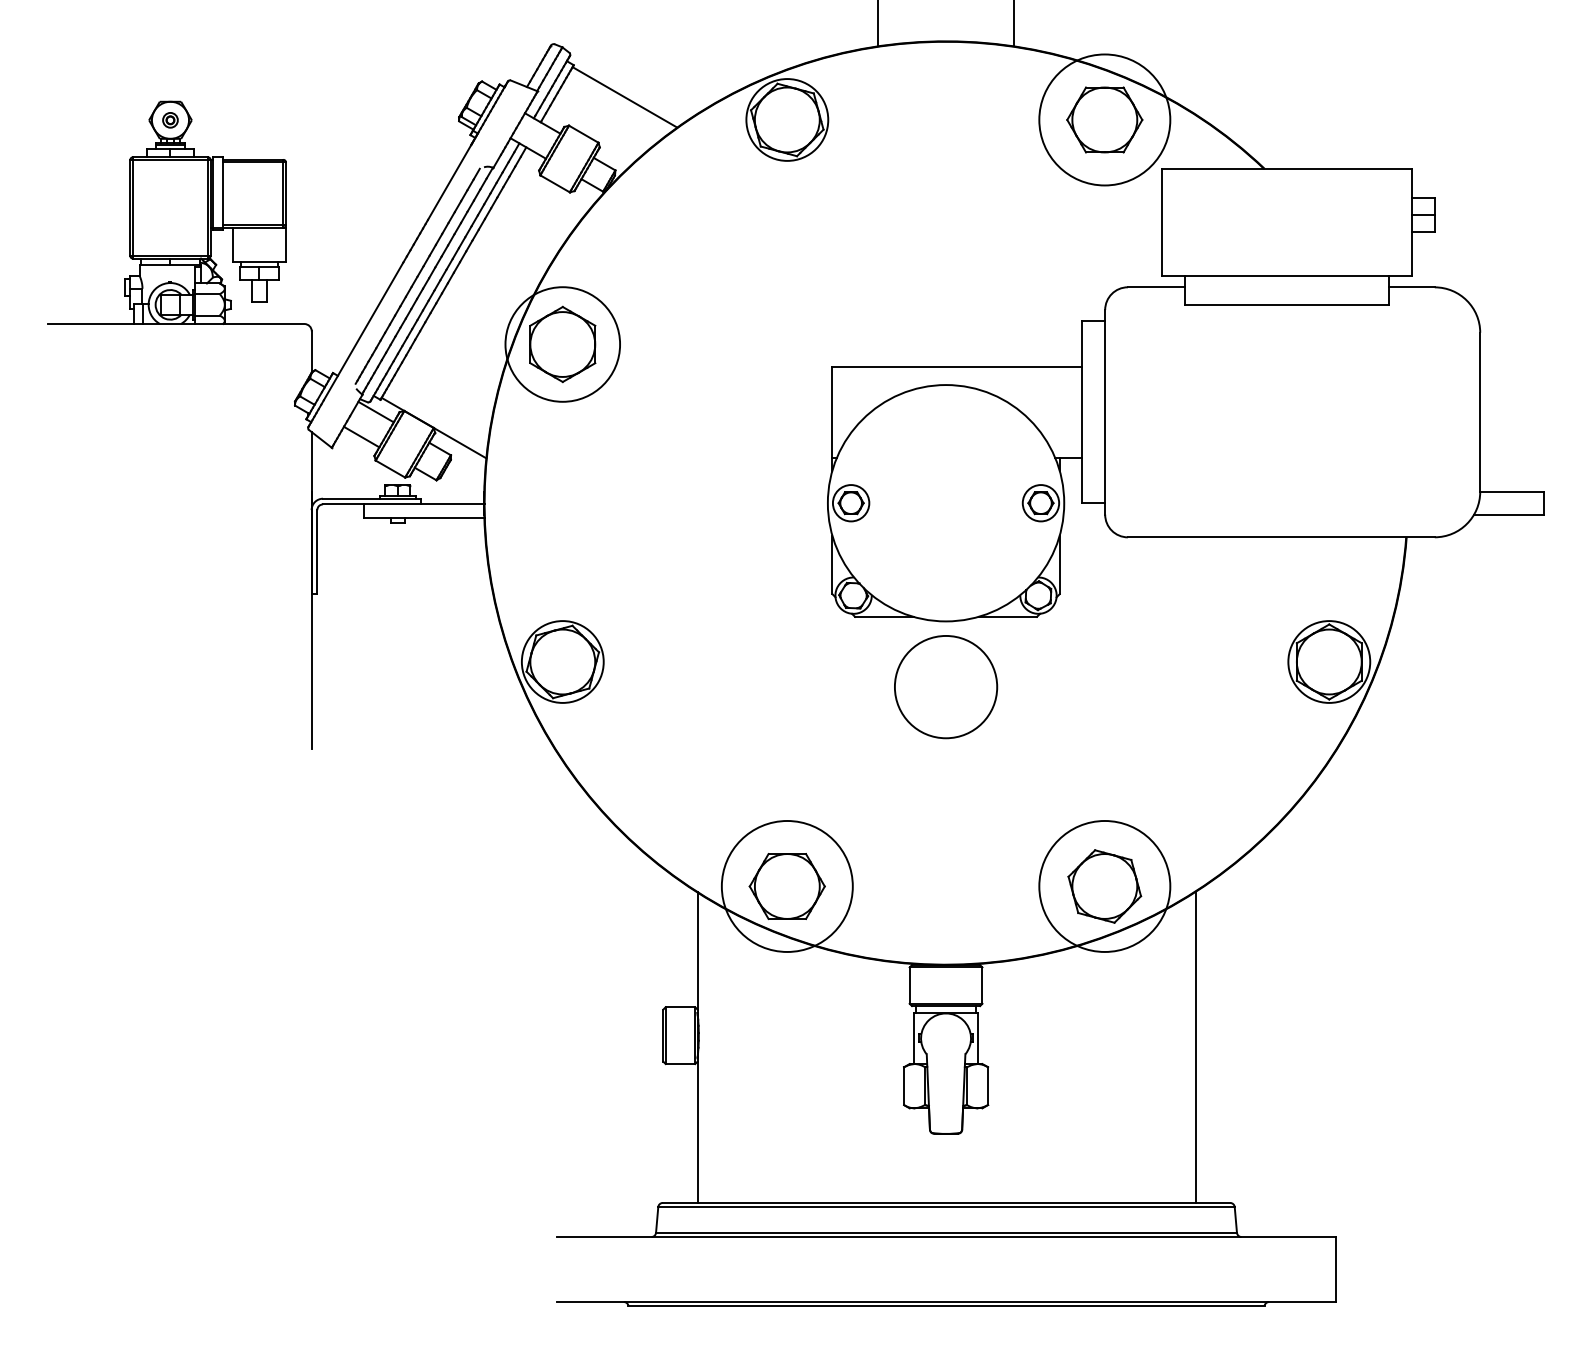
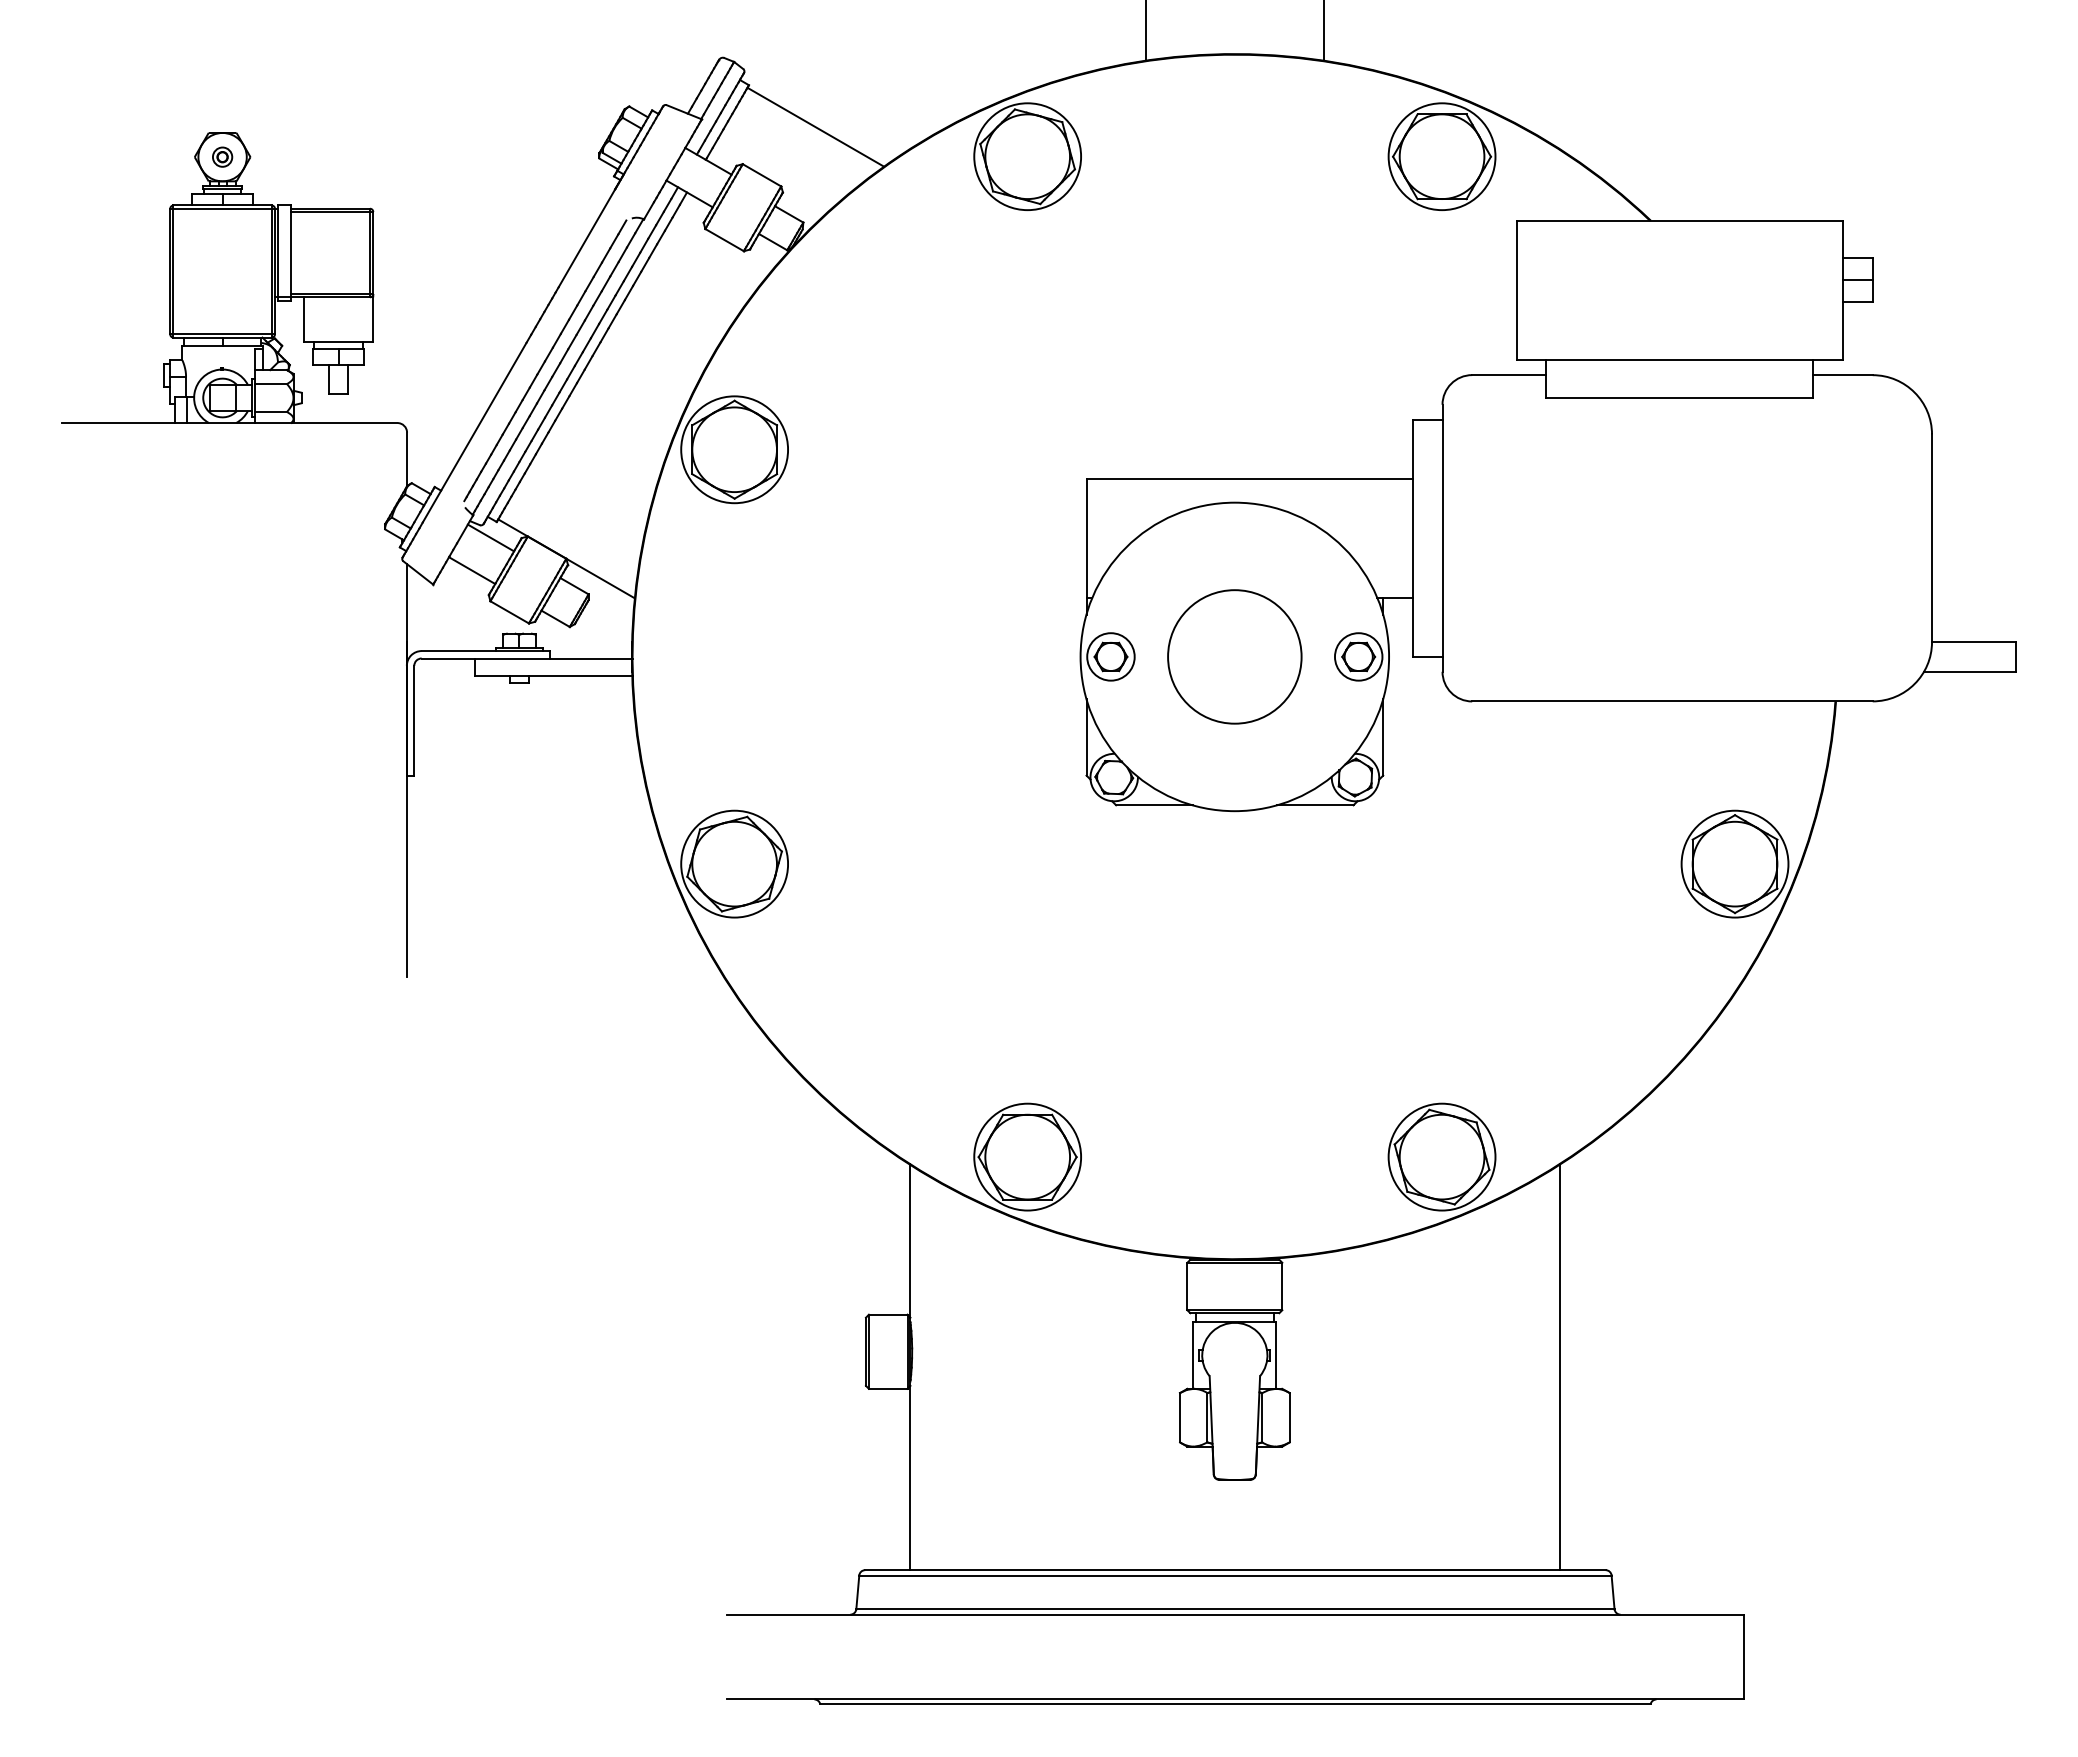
circle: (1104, 119) -> (1441, 156), size x0.62
circle: (562, 344) -> (734, 449), size x0.71
circle: (945, 686) -> (1234, 656), moved
circle: (787, 886) -> (1027, 1156), size x0.62
circle: (1104, 886) -> (1441, 1156), size x0.62

